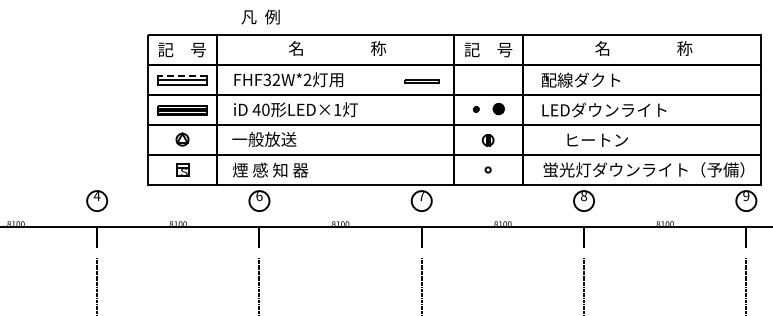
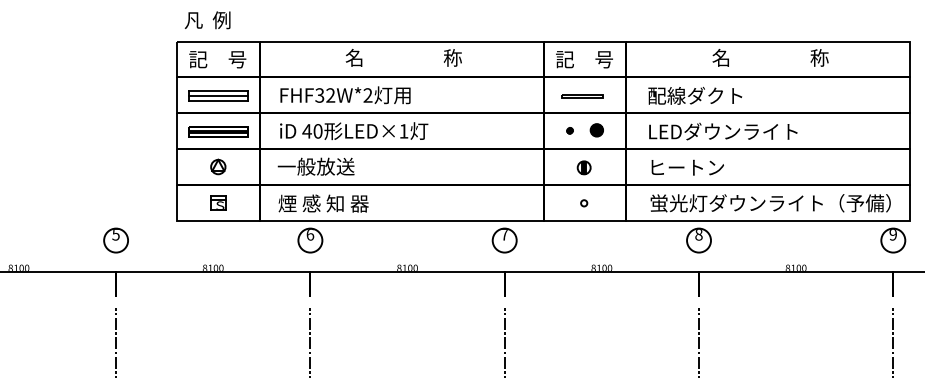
text: (260, 16) -> (207, 19), moved
line: (182, 75) -> (218, 90), dashed -> solid
line: (421, 80) -> (582, 95), moved
text: (597, 139) -> (687, 166), moved
text: (96, 196) -> (115, 235), 4 -> 5

